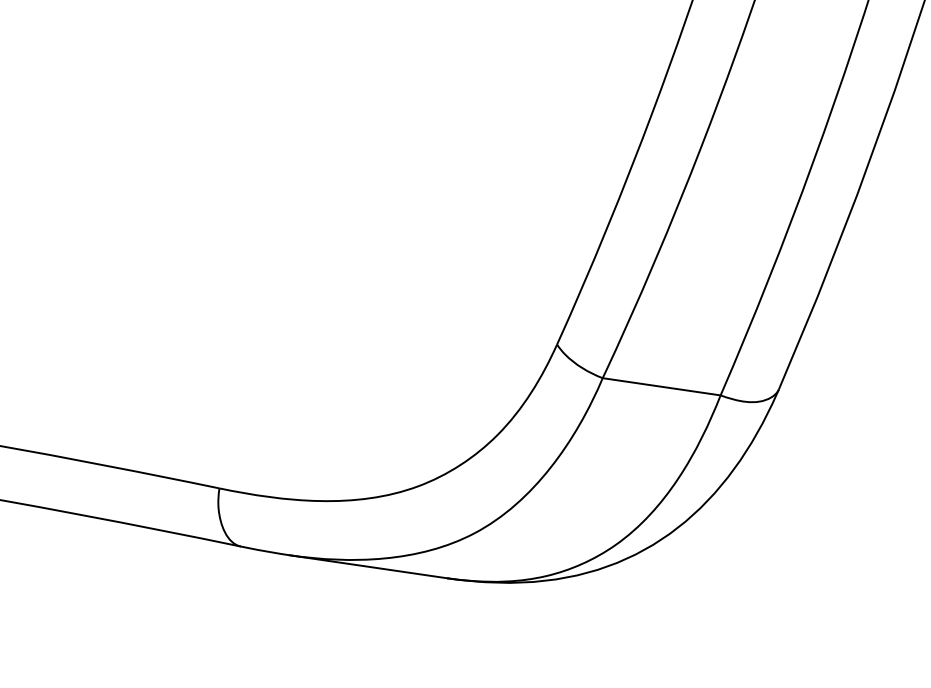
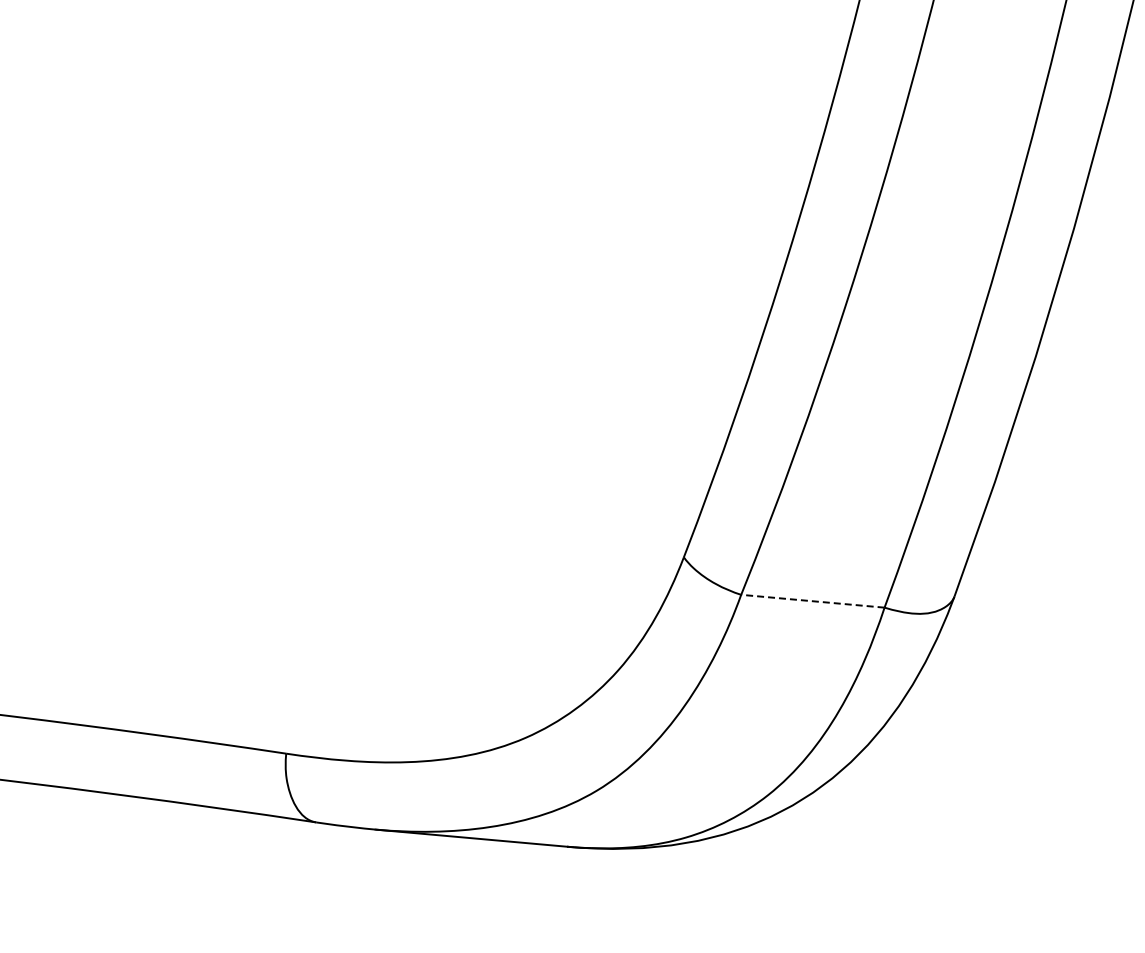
line: (661, 386) -> (812, 601), solid -> dashed

